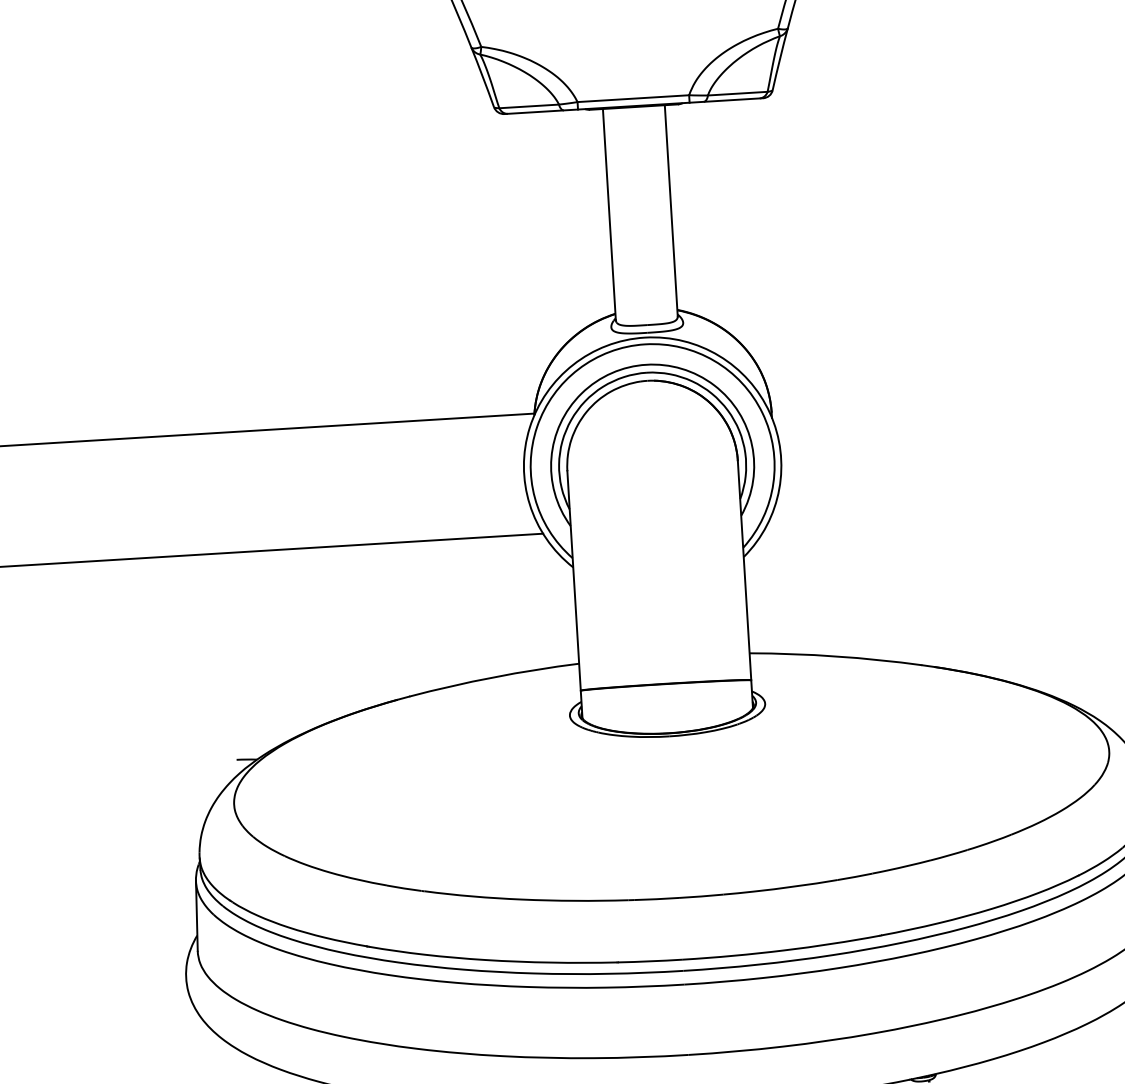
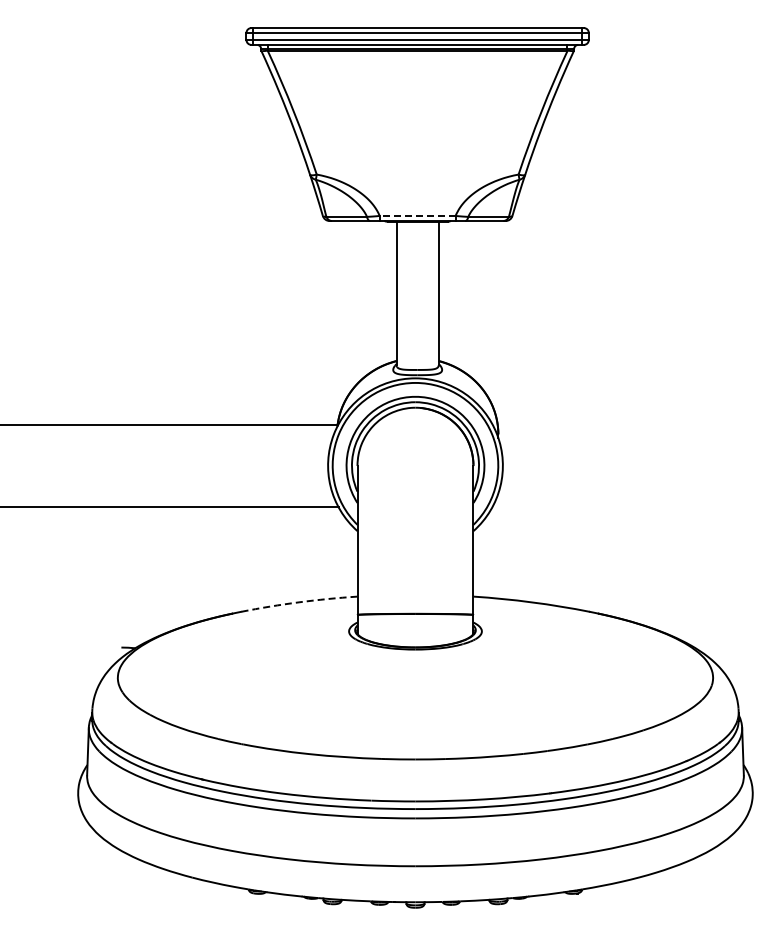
line: (633, 98) -> (417, 215), solid -> dashed
arc: (494, 677) -> (299, 602), solid -> dashed

